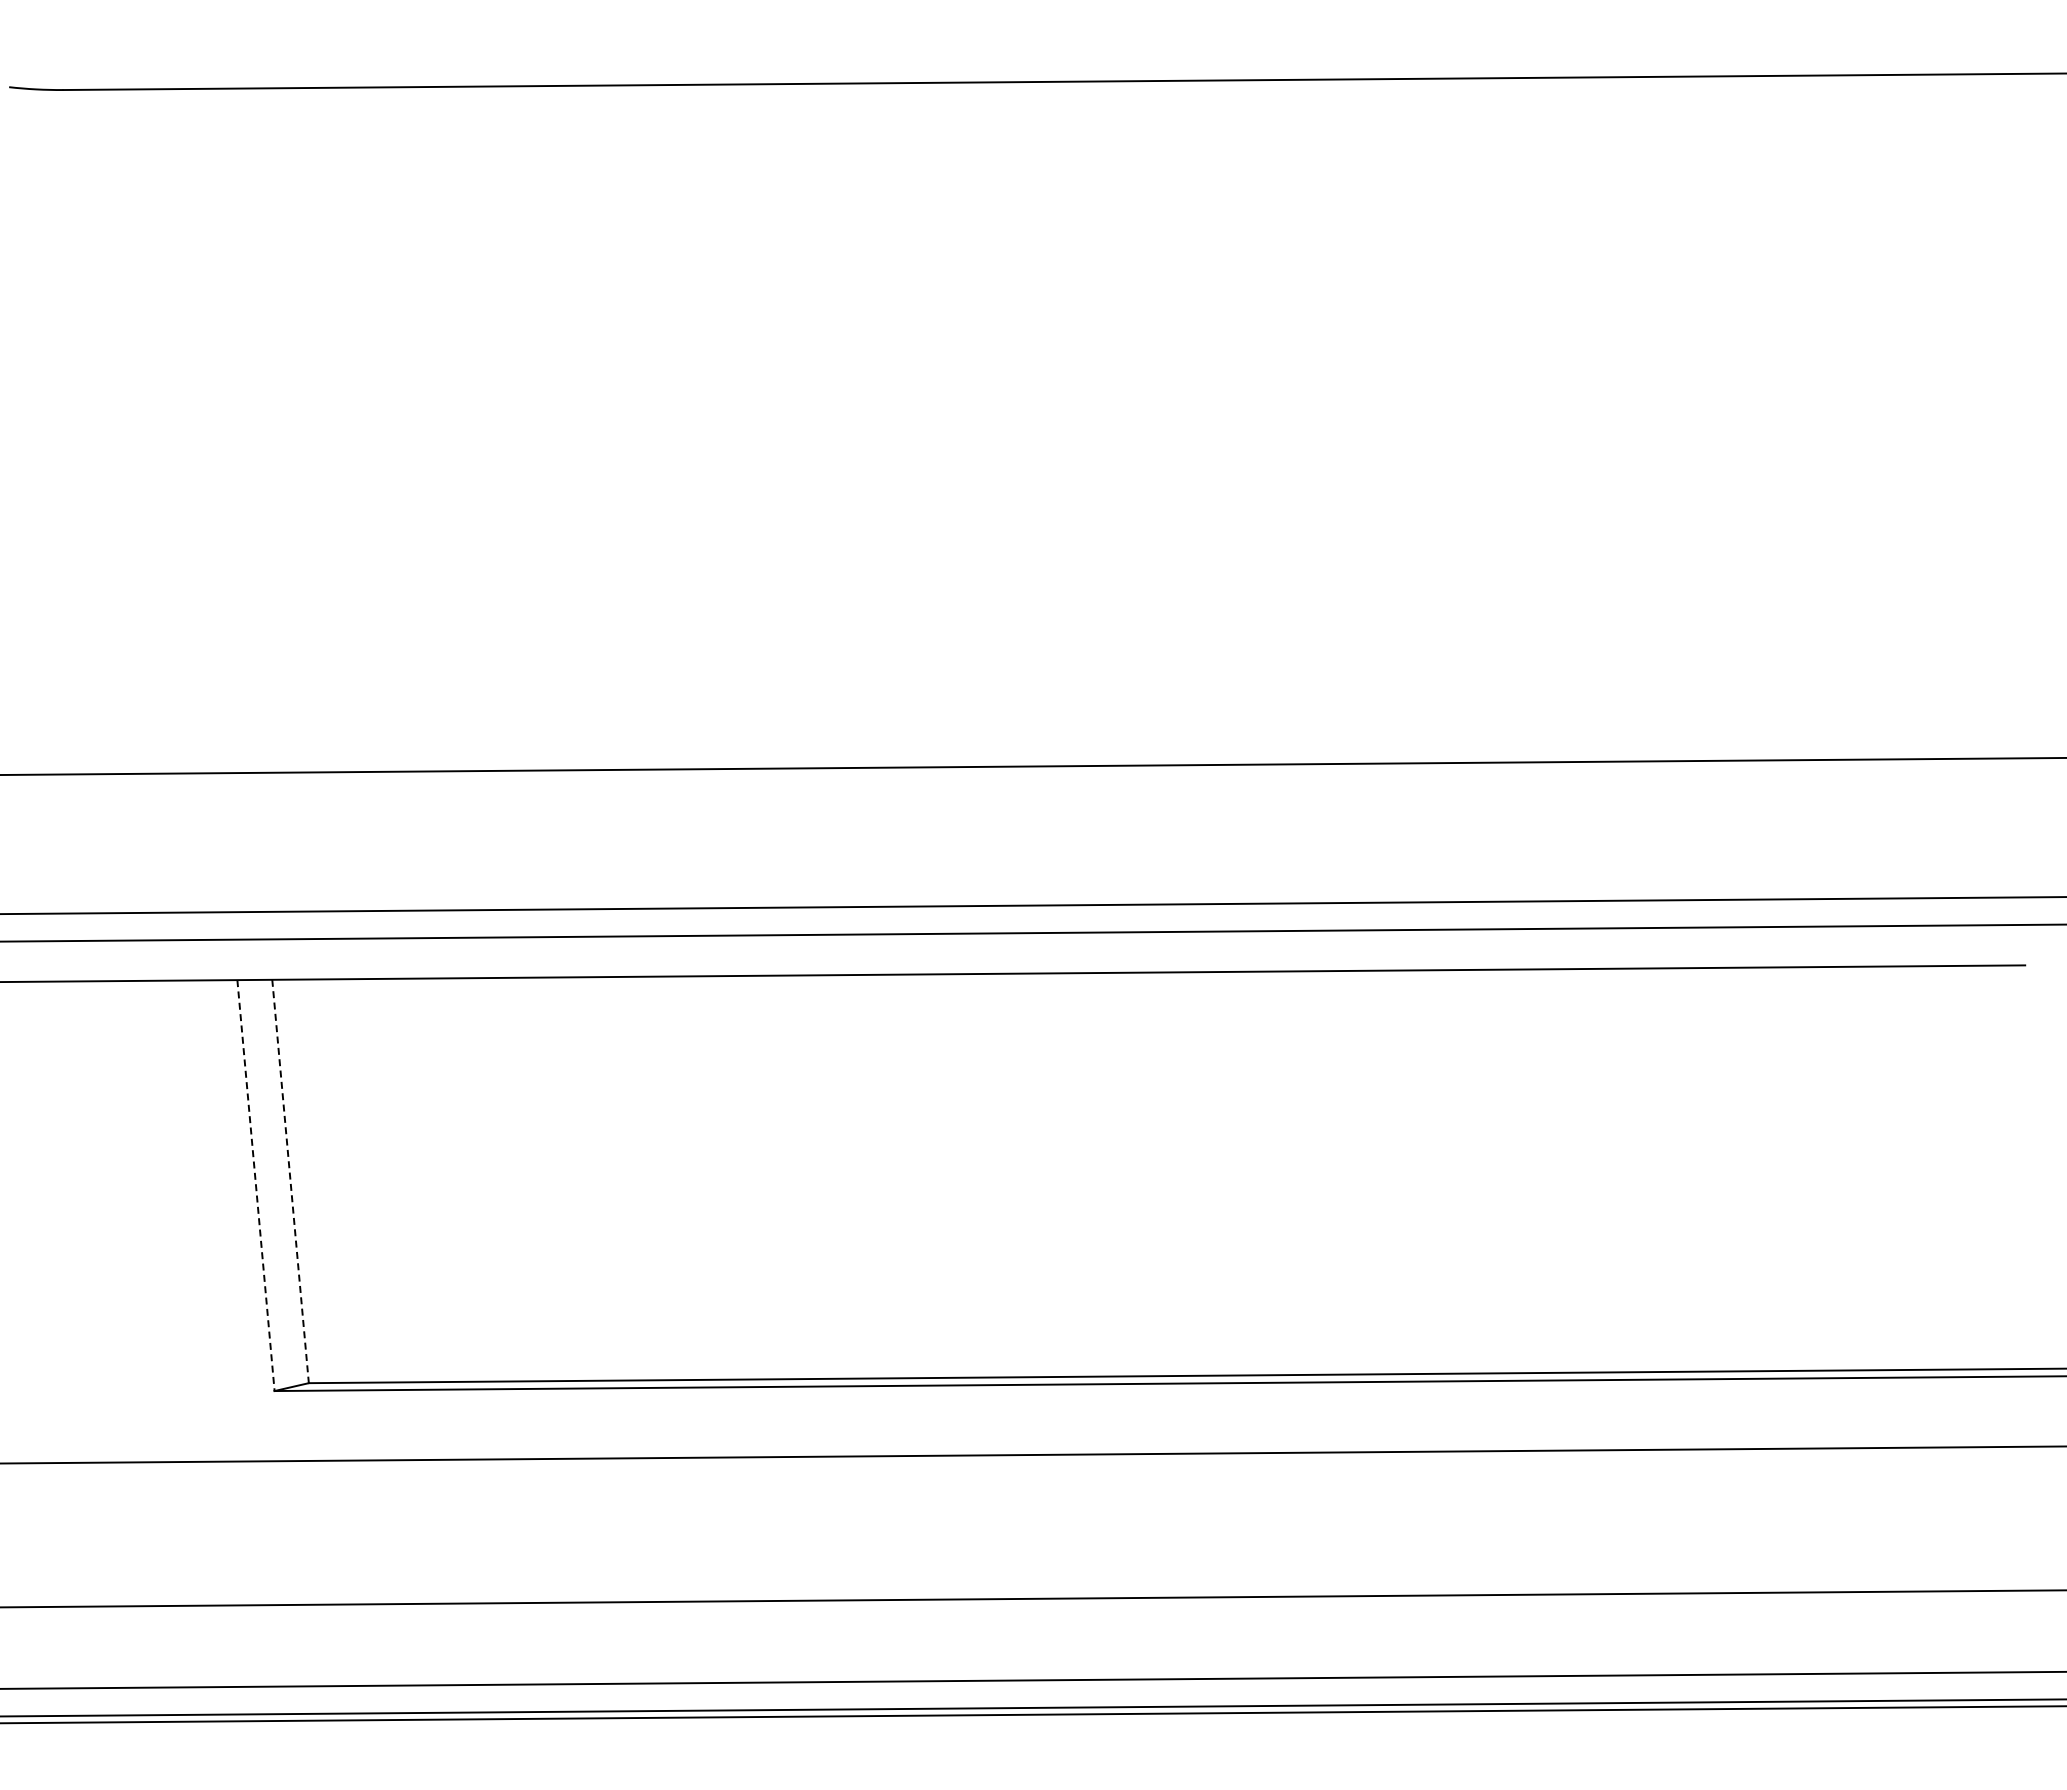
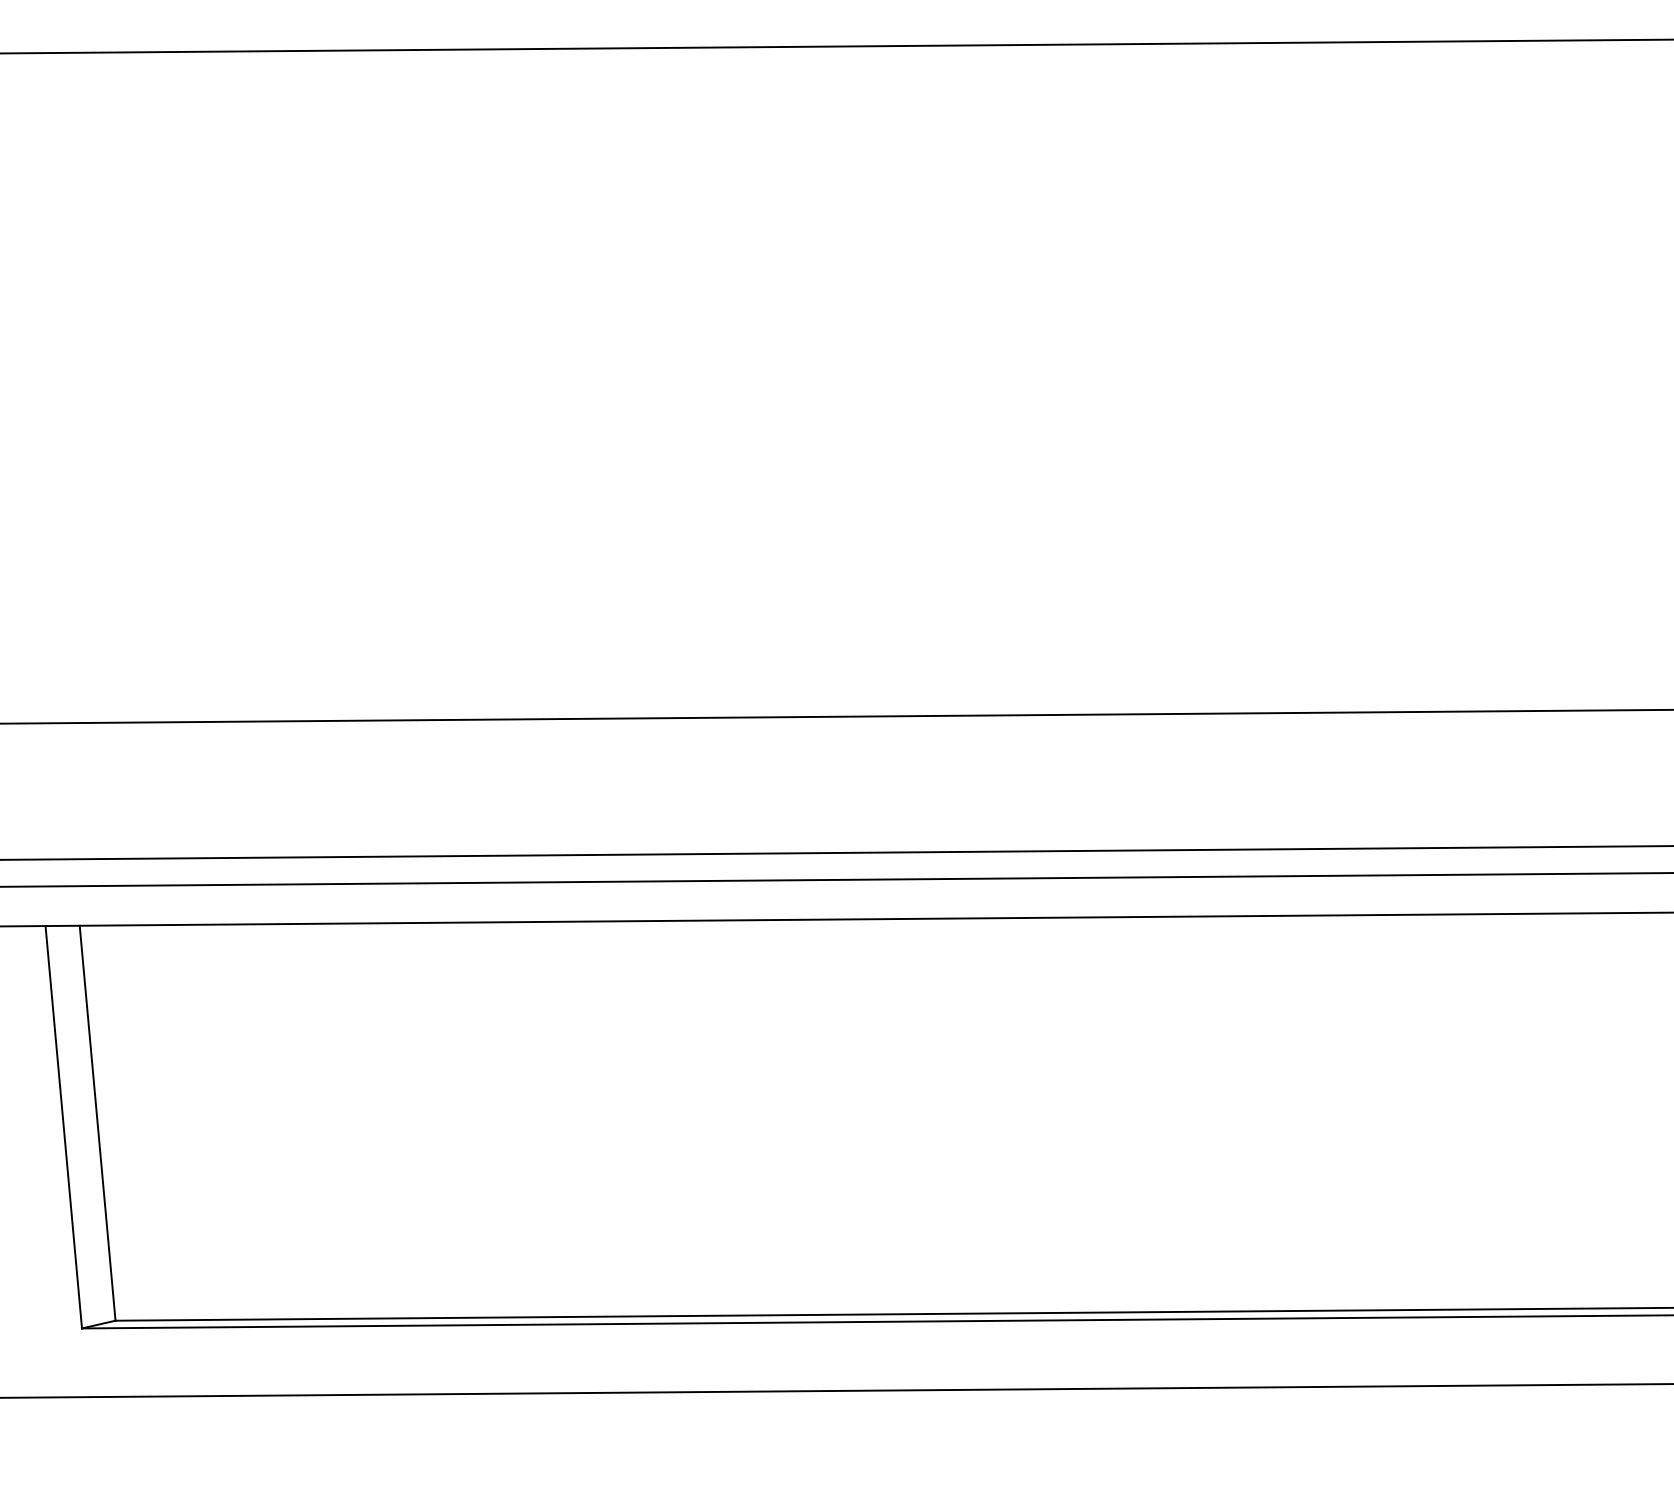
line: (290, 1182) -> (97, 1124), dashed -> solid
line: (256, 1186) -> (64, 1128), dashed -> solid

